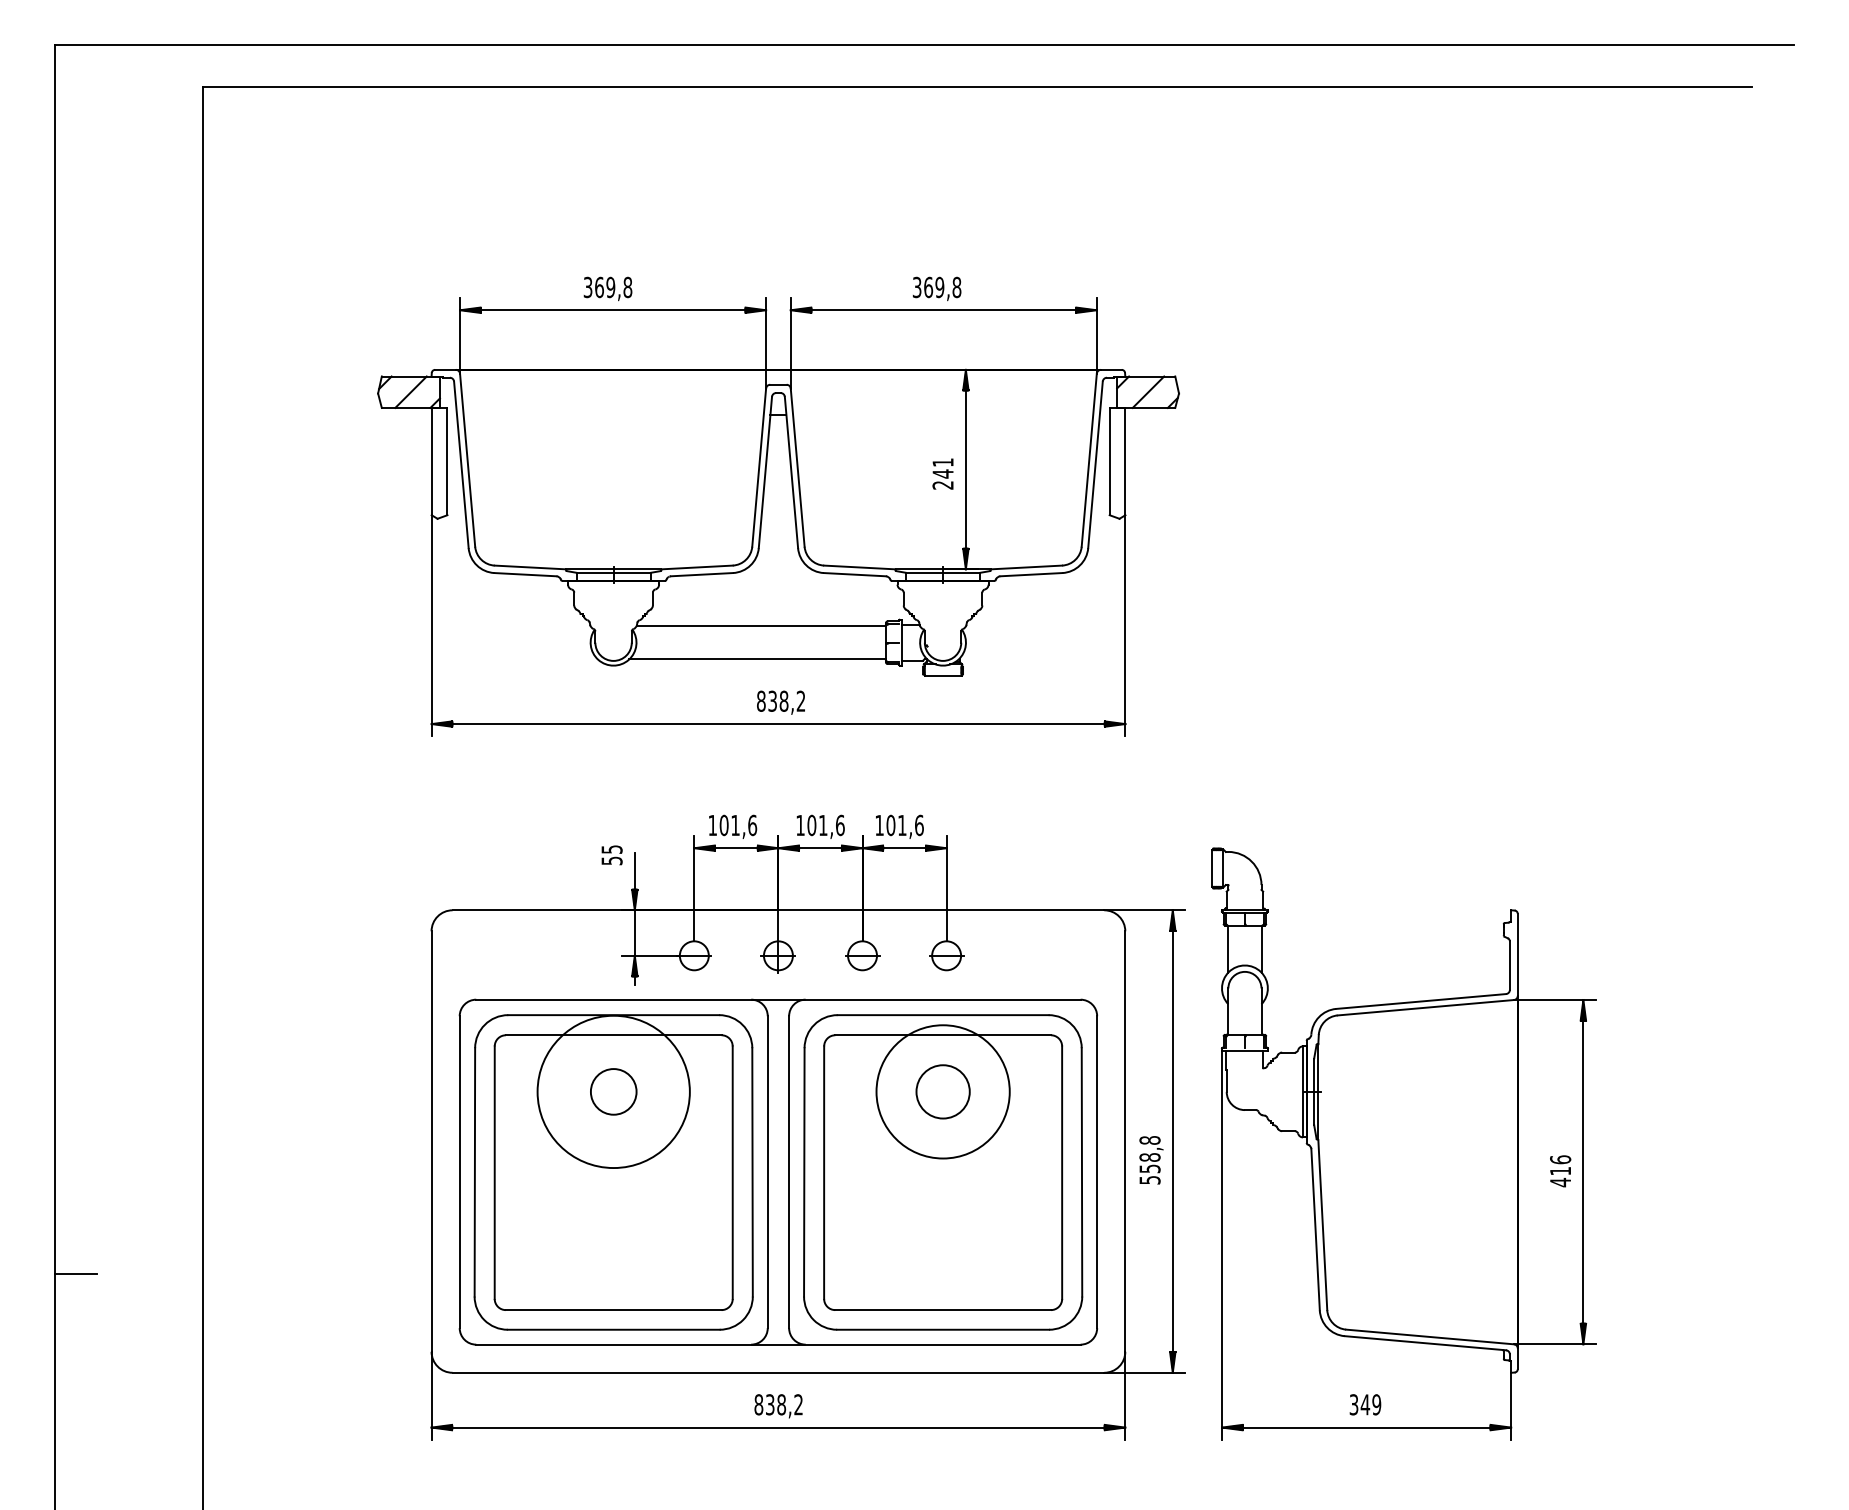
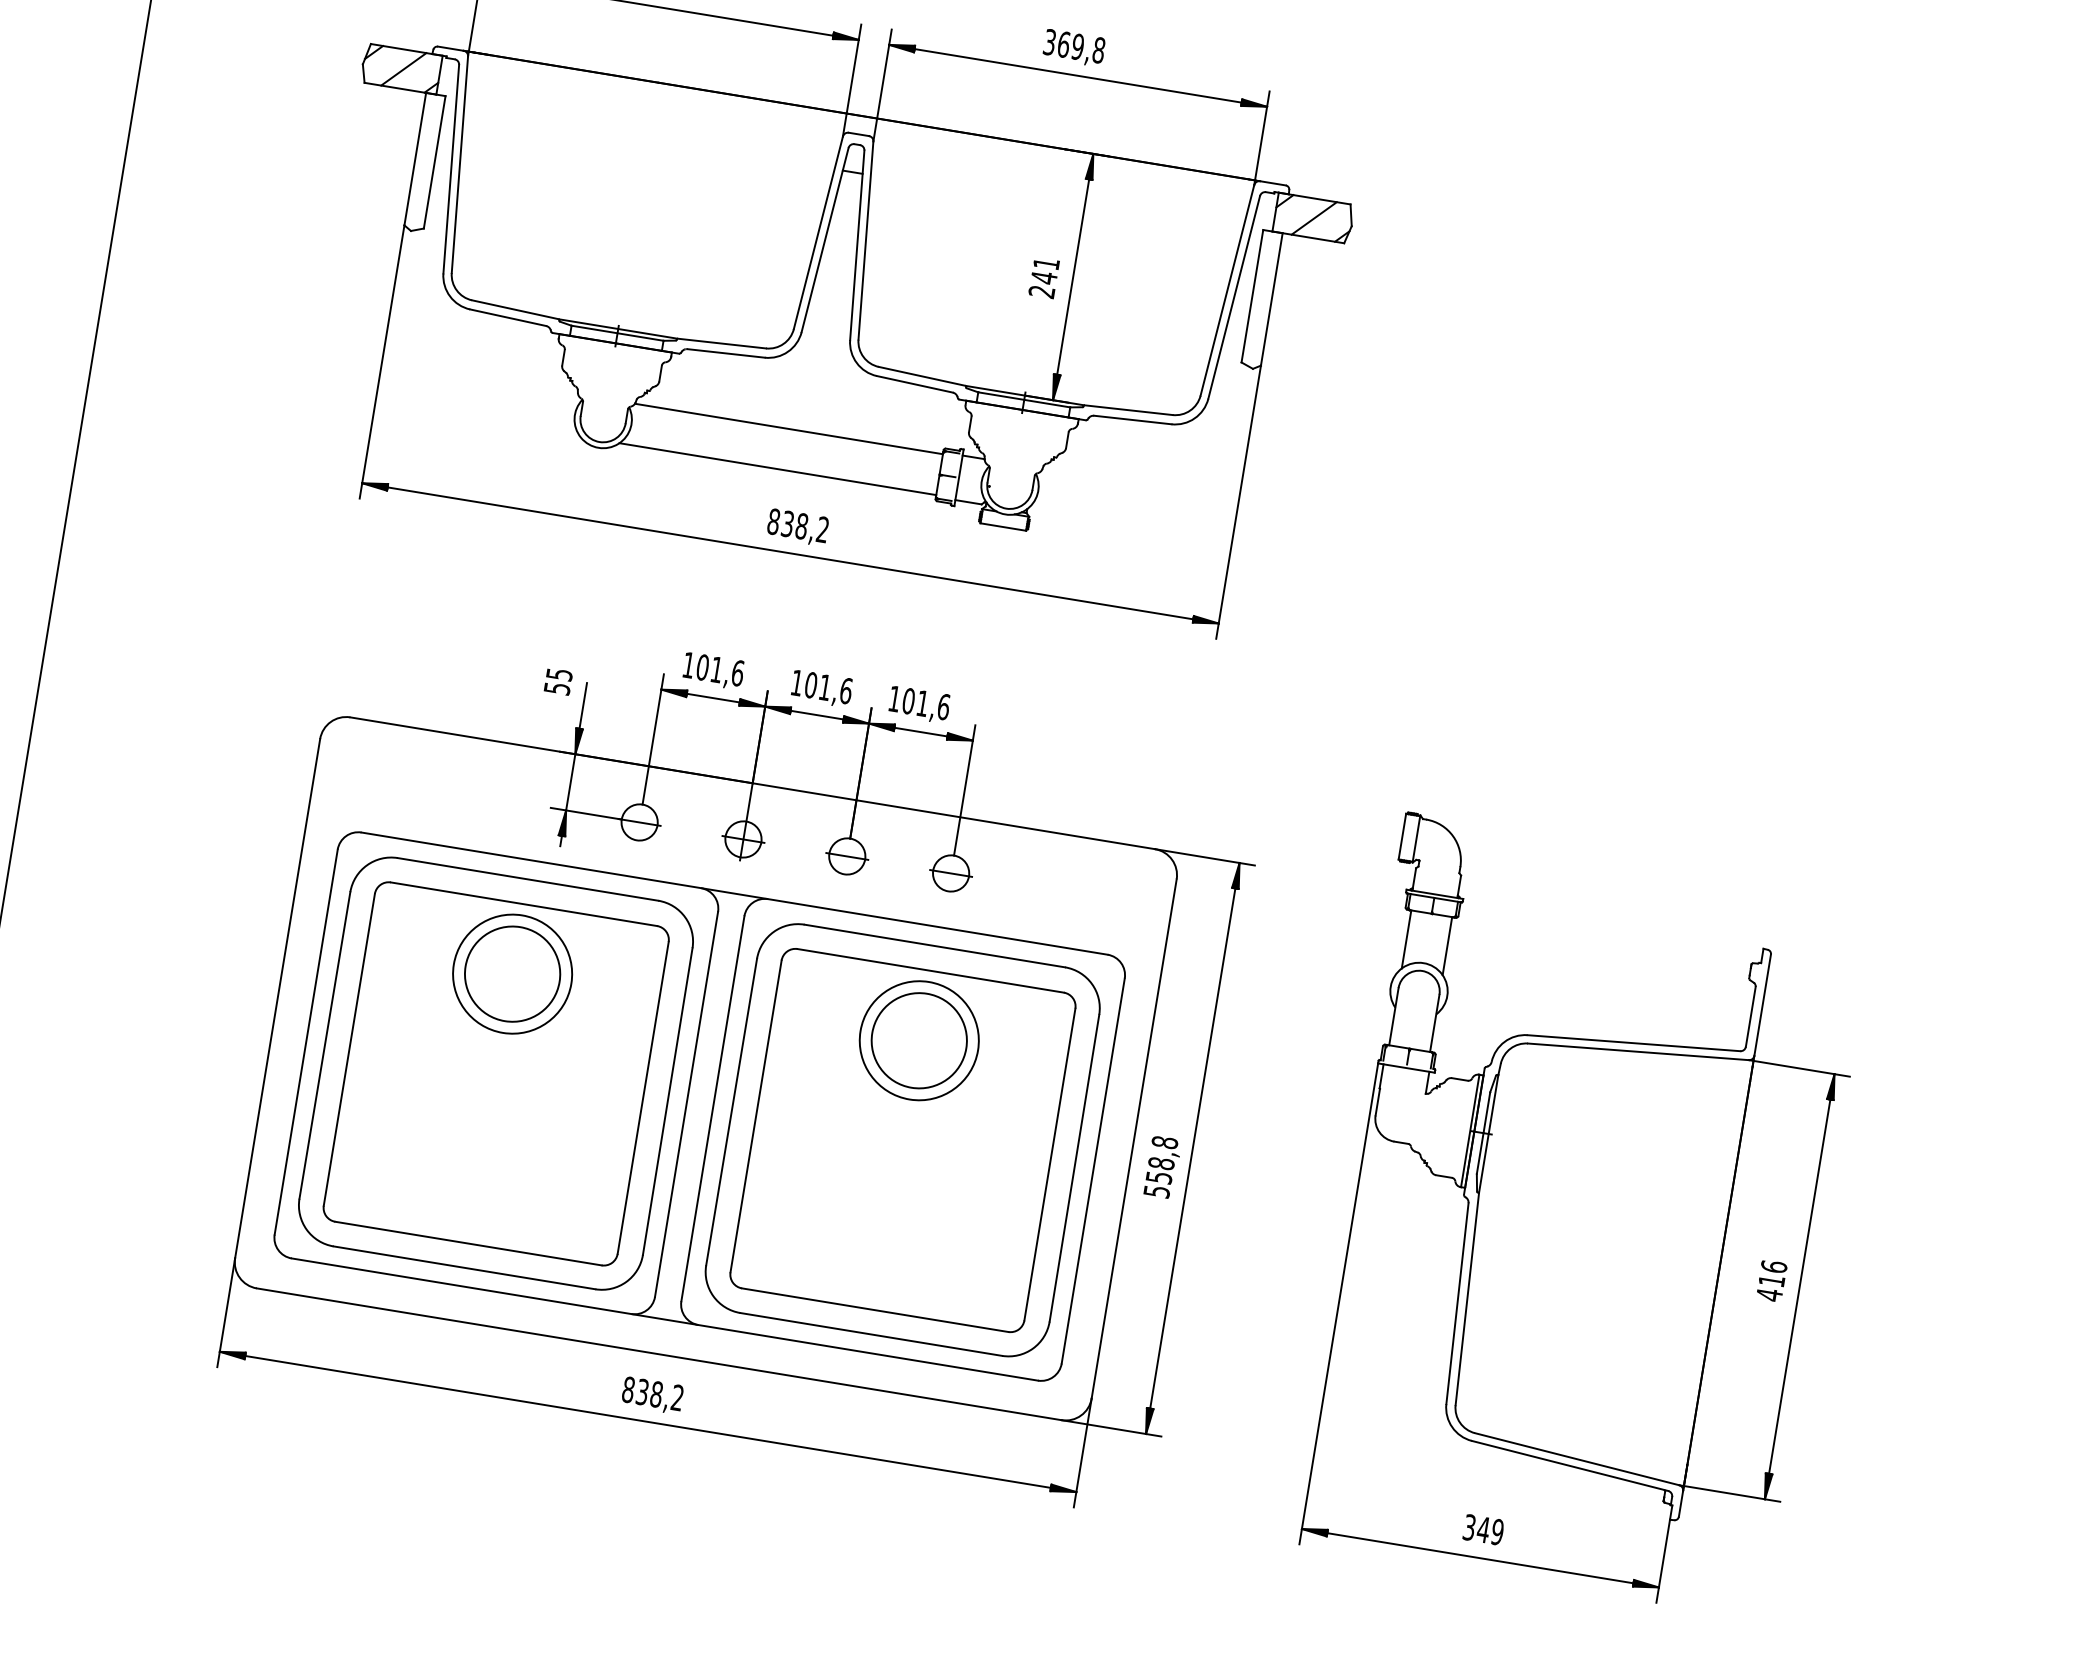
circle: (613, 1091) -> (512, 973), size x0.62
circle: (613, 1091) -> (512, 973), size x1.67
circle: (942, 1091) -> (918, 1040), size x0.71
circle: (943, 1091) -> (919, 1040), size x1.43
part: (1403, 1143) -> (1583, 1214), moved

